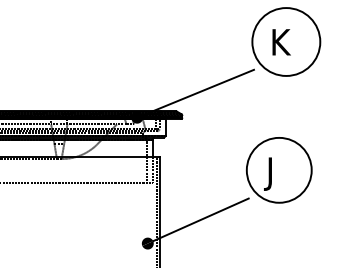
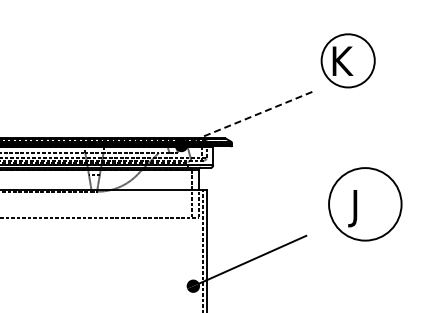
circle: (286, 41) -> (348, 60), size x0.7
line: (201, 90) -> (253, 115), solid -> dashed
part: (279, 170) -> (365, 204), moved

